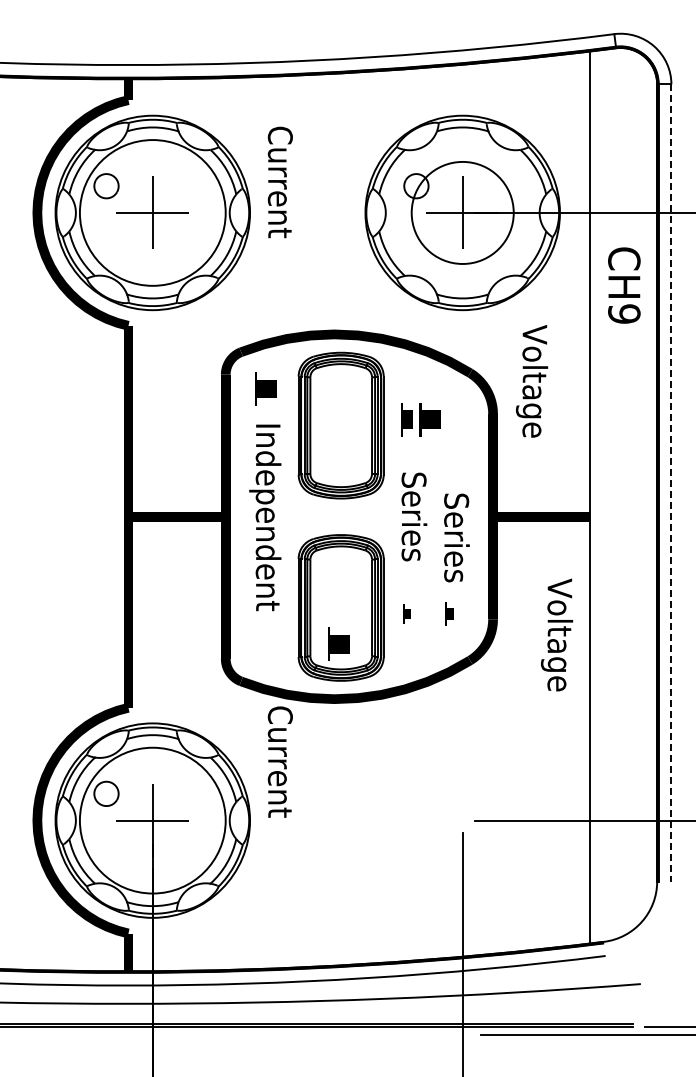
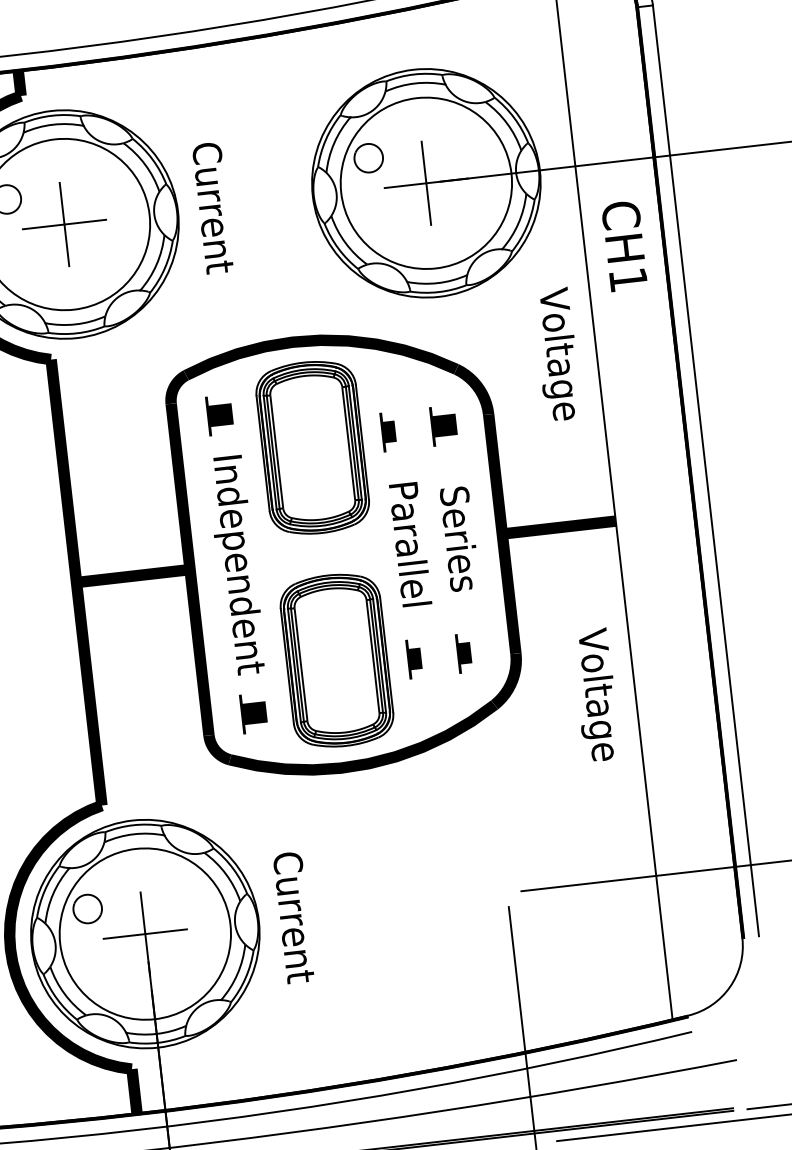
text: (279, 182) -> (212, 208), moved
circle: (462, 212) -> (426, 182), size x1.43
text: (624, 313) -> (628, 279), CH9 -> CH1
text: (532, 381) -> (557, 354), moved
part: (429, 419) -> (443, 425), moved
line: (671, 482) -> (706, 470), dashed -> solid
text: (414, 516) -> (410, 544), Series -> Parallel
text: (456, 537) -> (459, 538), moved
part: (406, 613) -> (414, 658), size x1.67
part: (448, 613) -> (463, 652), size x1.43
text: (557, 634) -> (596, 694), moved
part: (338, 643) -> (253, 712), moved
text: (279, 761) -> (293, 917), moved

